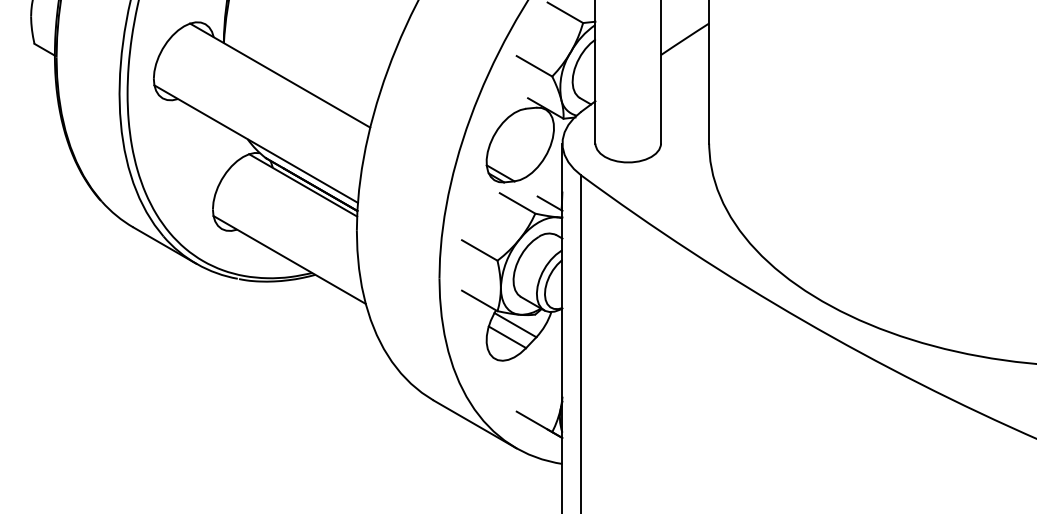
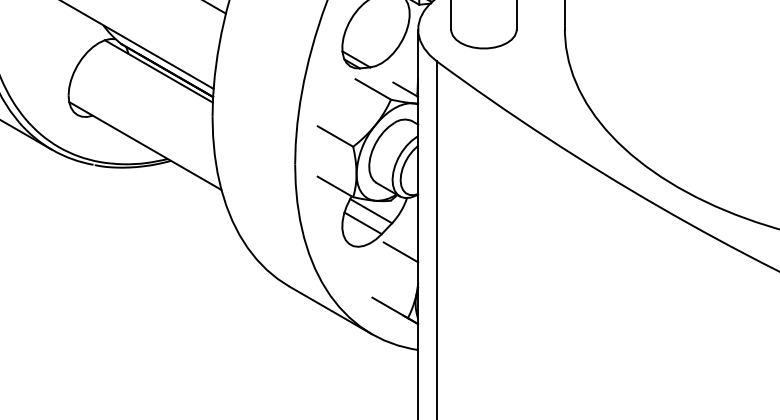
line: (545, 366) -> (401, 252), added

